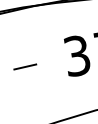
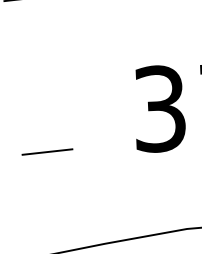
line: (25, 66) -> (48, 151), moved

